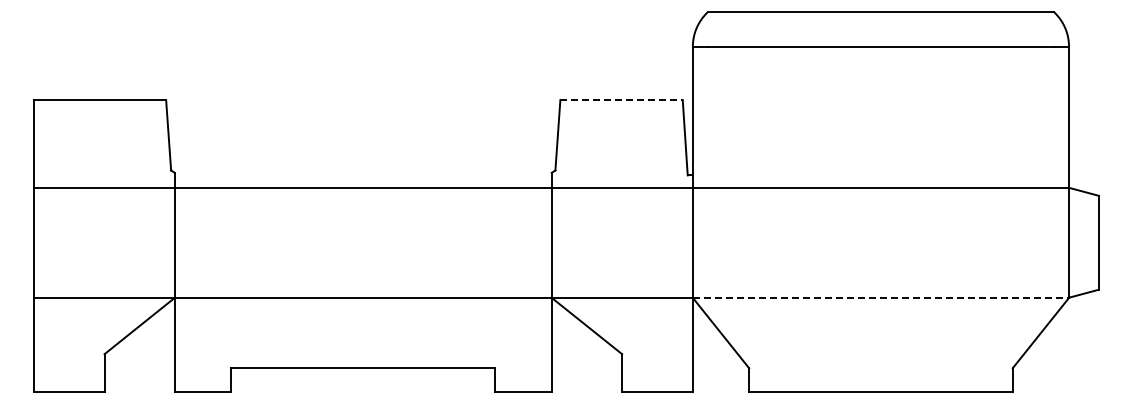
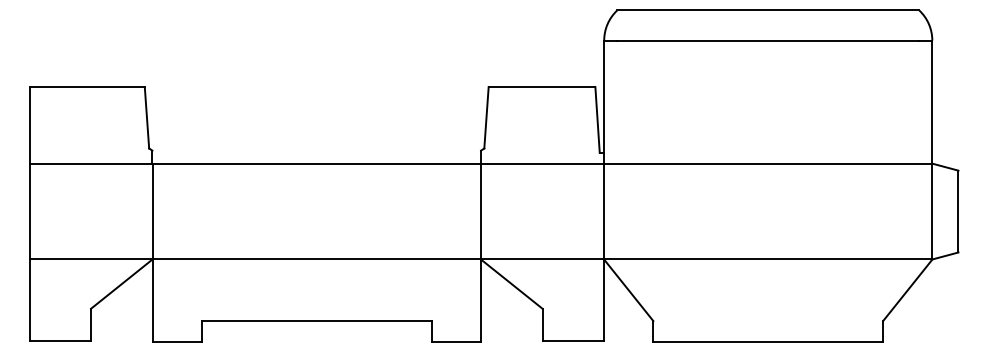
line: (622, 100) -> (542, 87), dashed -> solid
line: (881, 297) -> (768, 259), dashed -> solid

